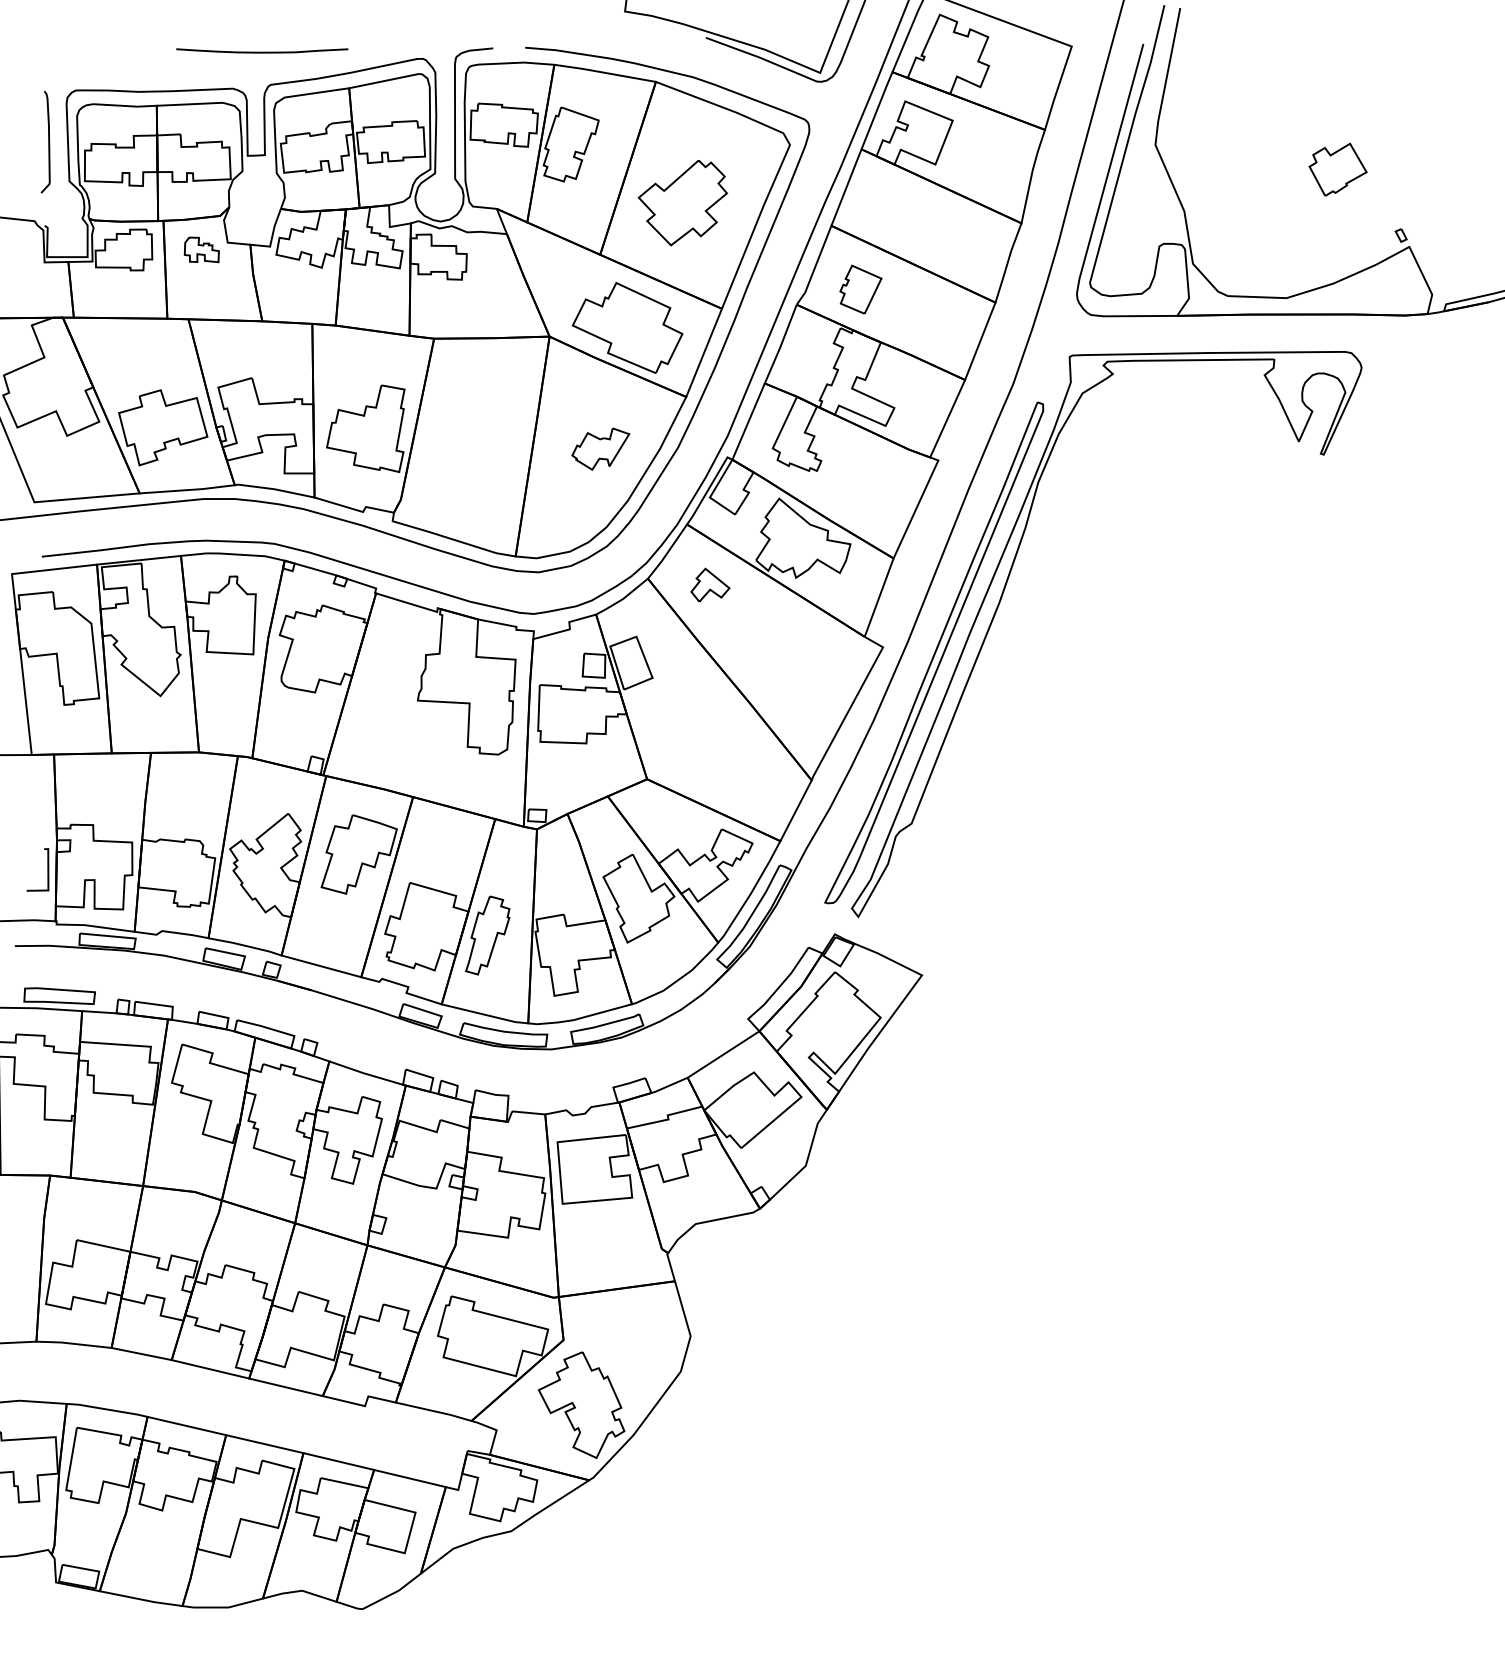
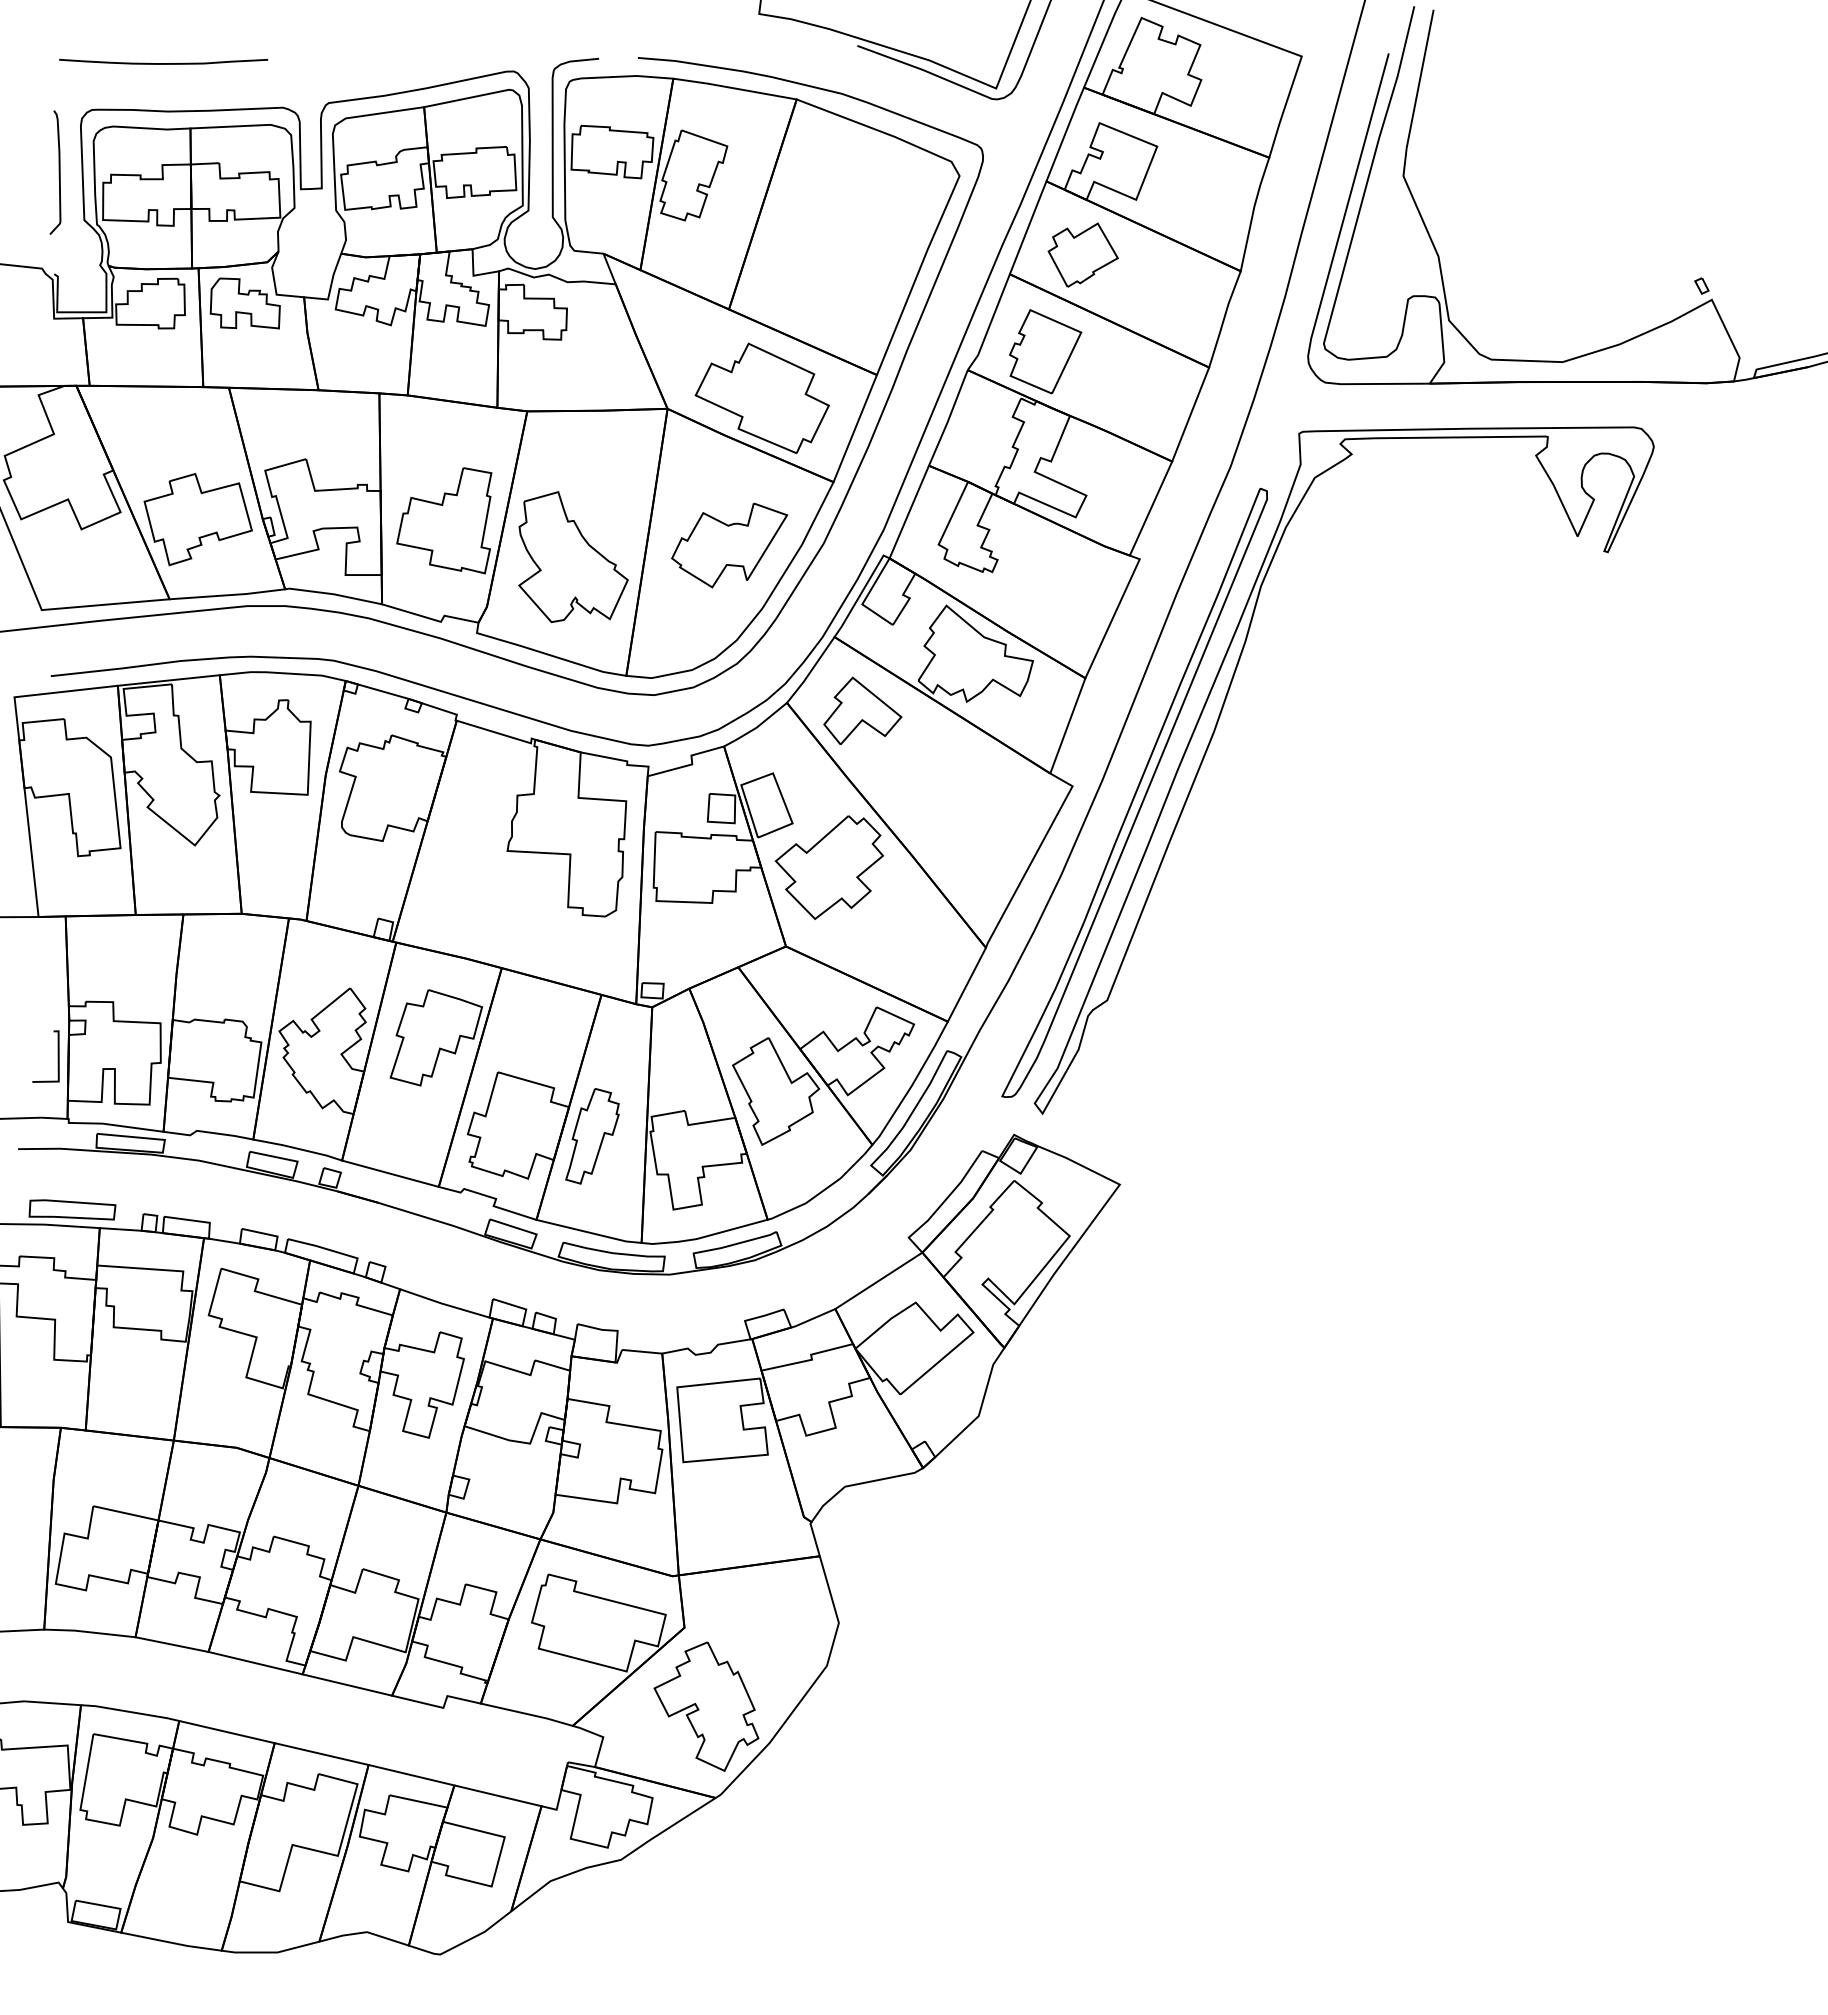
curve: (262, 52) -> (163, 63), moved
part: (1337, 169) -> (1082, 254), moved
part: (682, 202) -> (829, 867), moved
part: (201, 249) -> (244, 303), size x1.67
part: (860, 289) -> (1045, 351), size x1.43
part: (600, 449) -> (729, 545), size x1.67
part: (472, 458) -> (573, 556), added
part: (710, 584) -> (862, 710), size x1.67

